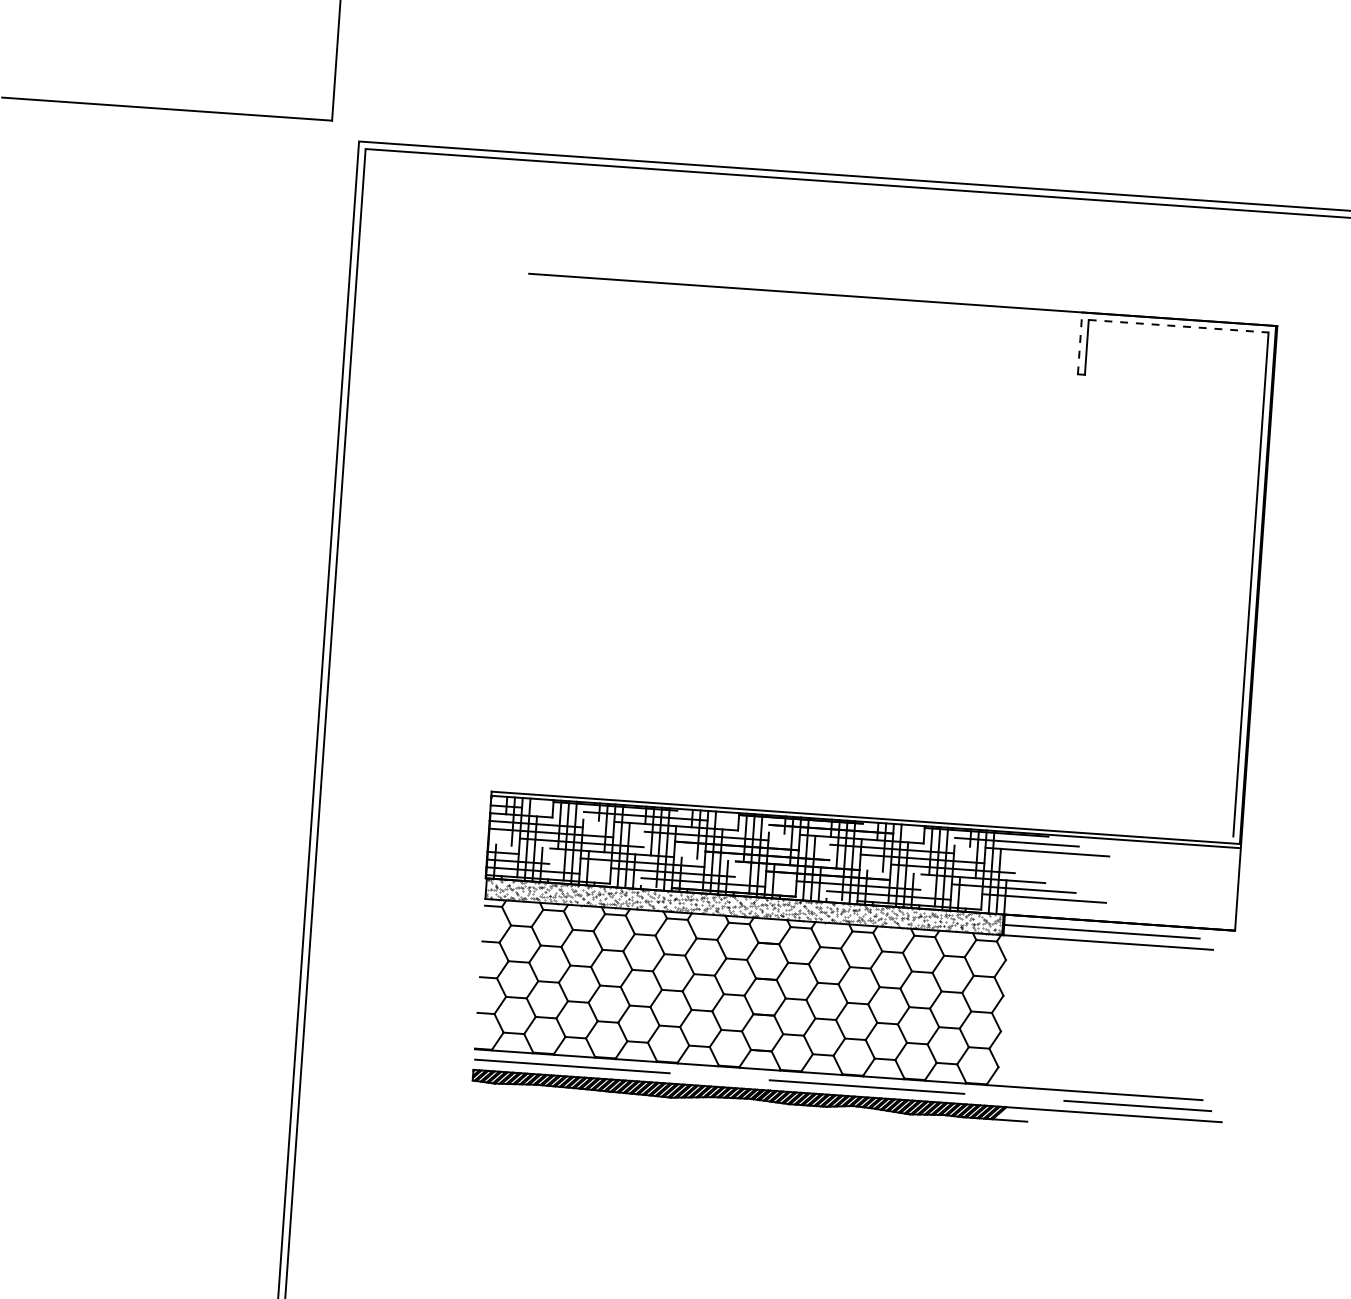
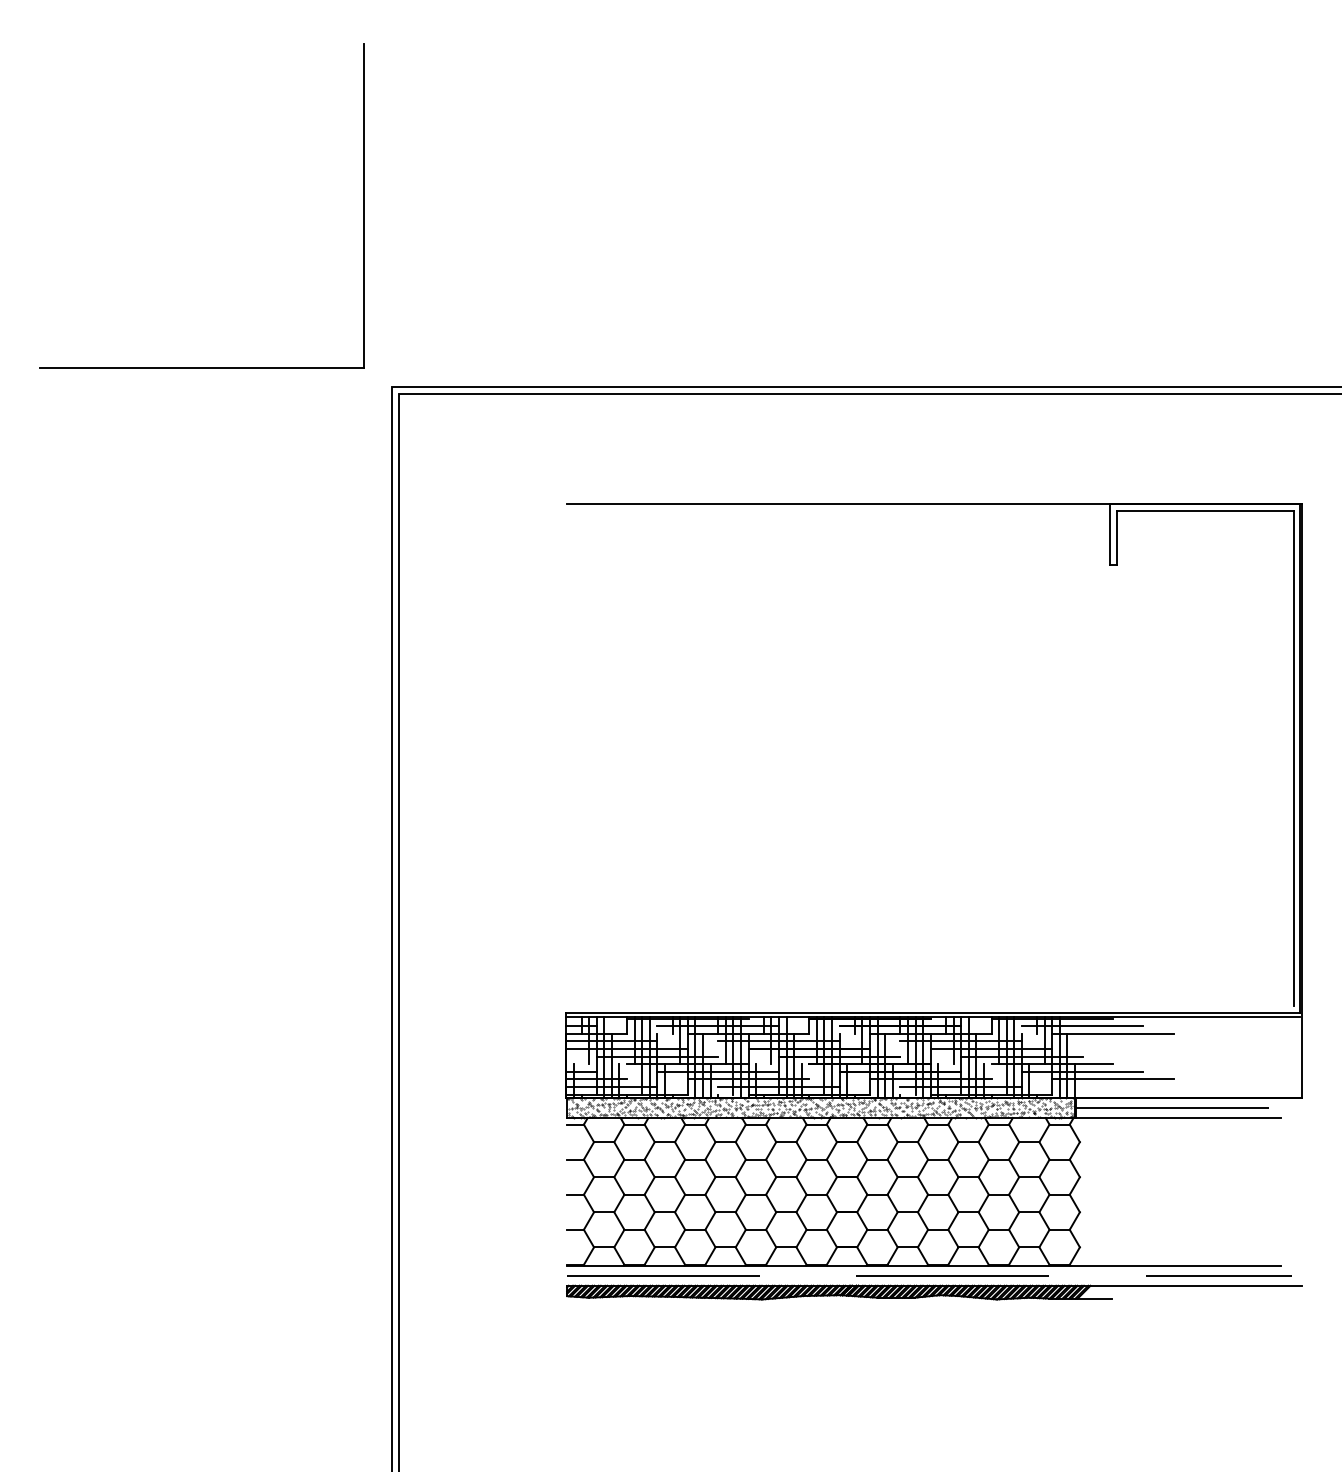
line: (1178, 326) -> (1205, 511), dashed -> solid
line: (1080, 343) -> (1110, 534), dashed -> solid

